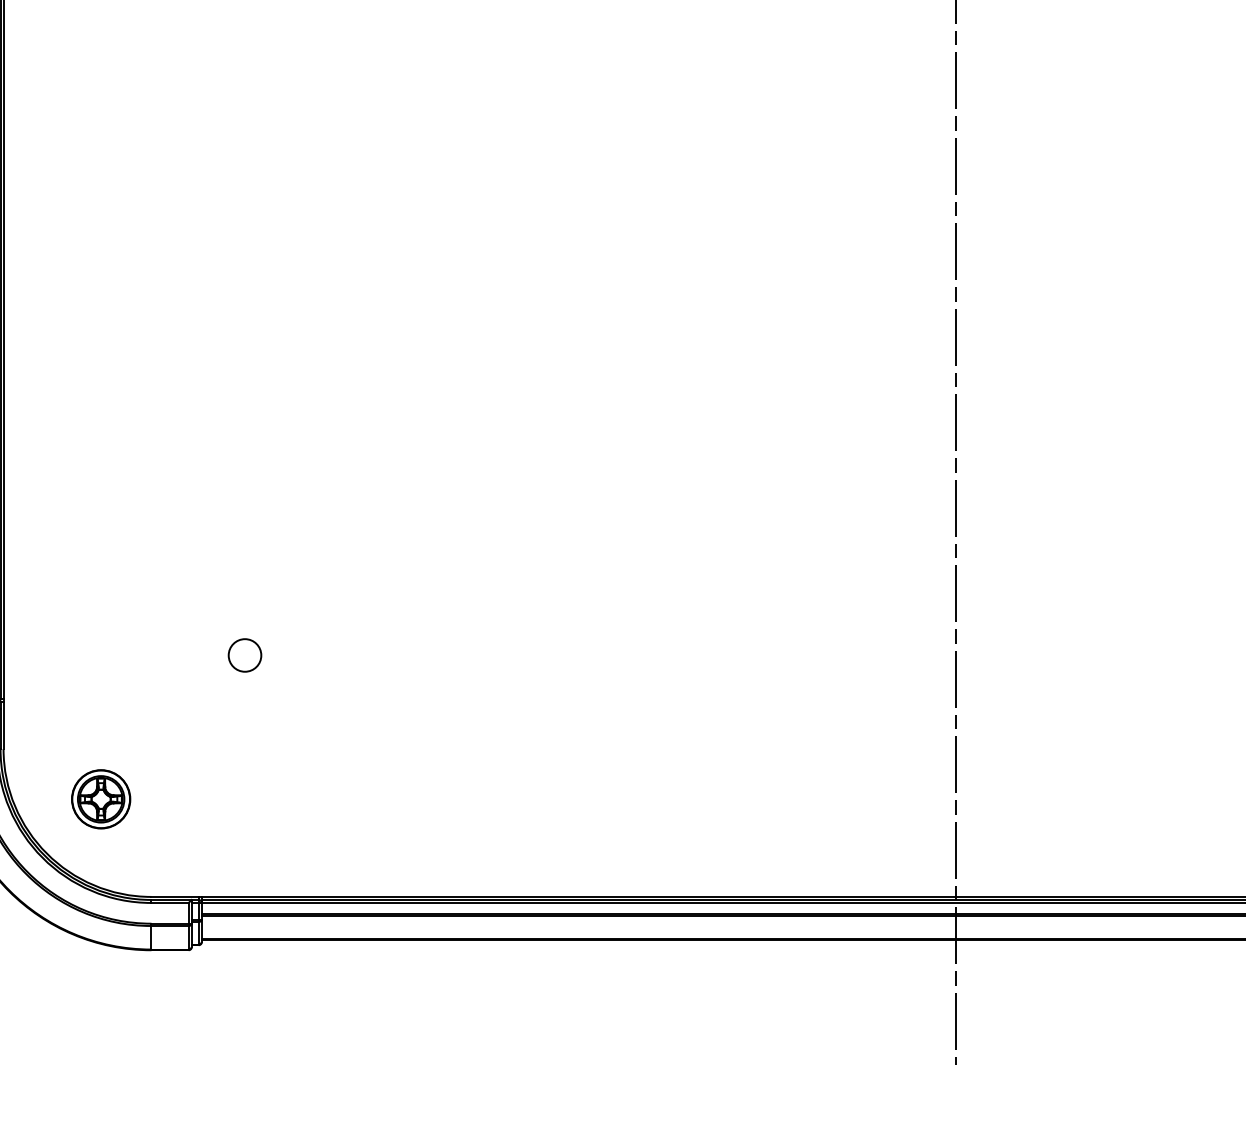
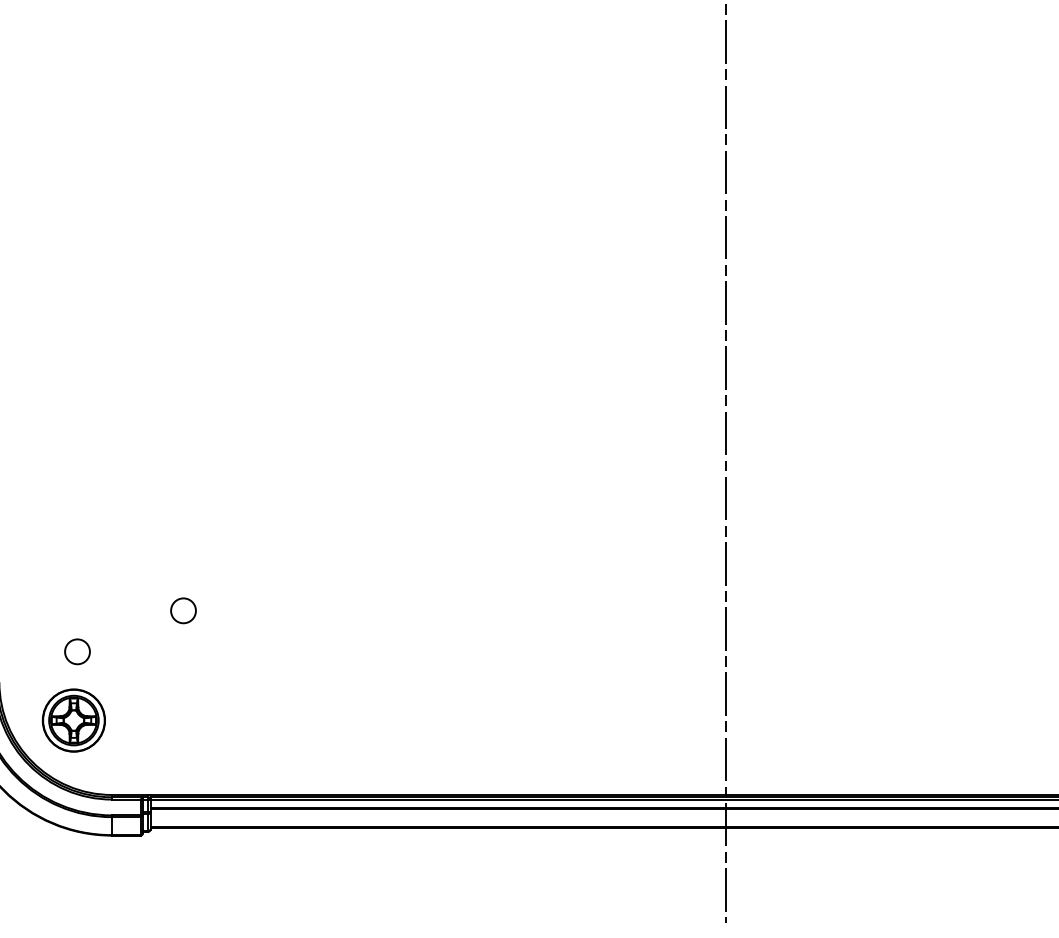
circle: (105, 708) -> (77, 651), added
part: (100, 799) -> (73, 720), size x1.4

